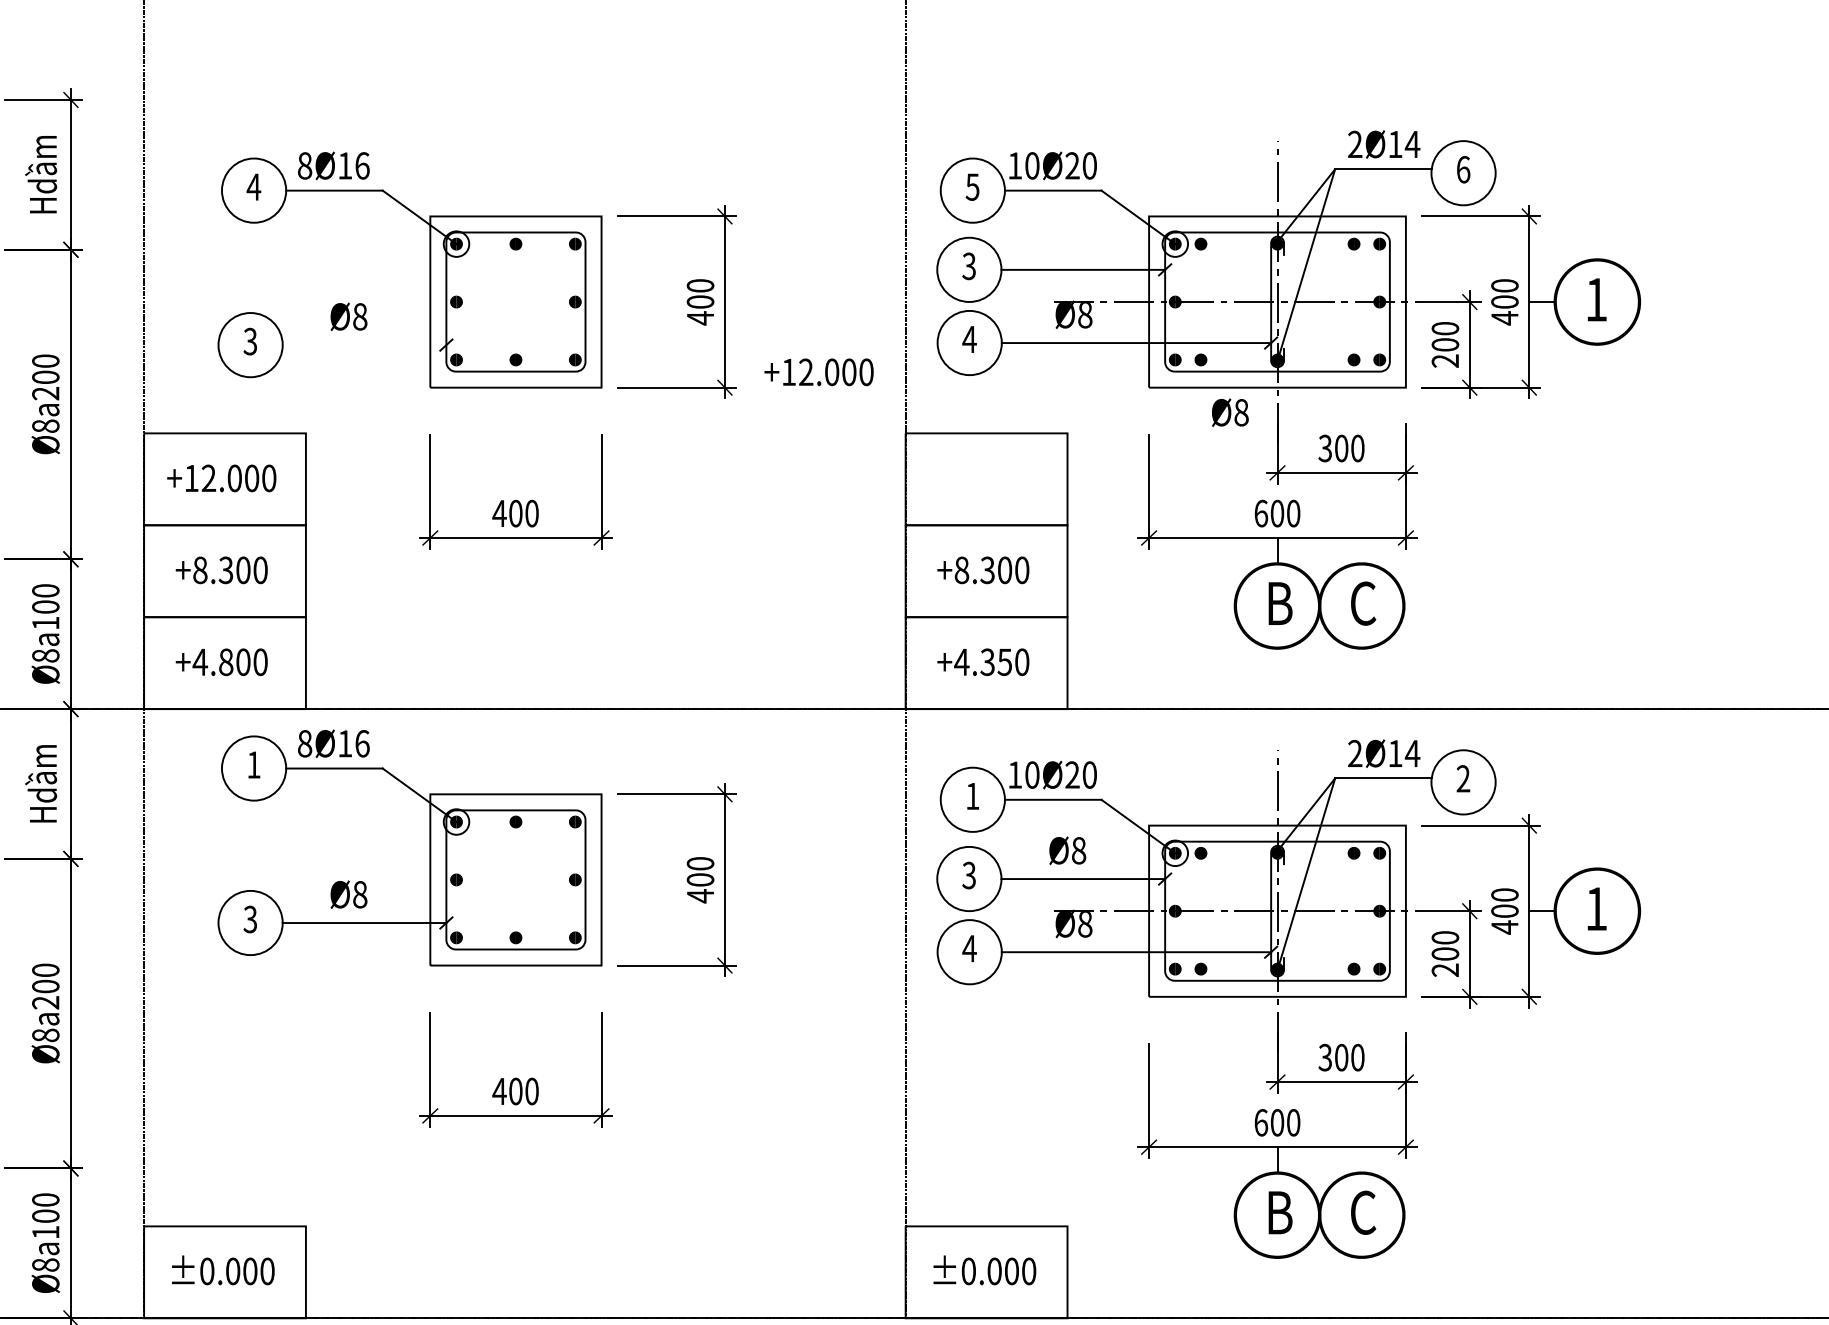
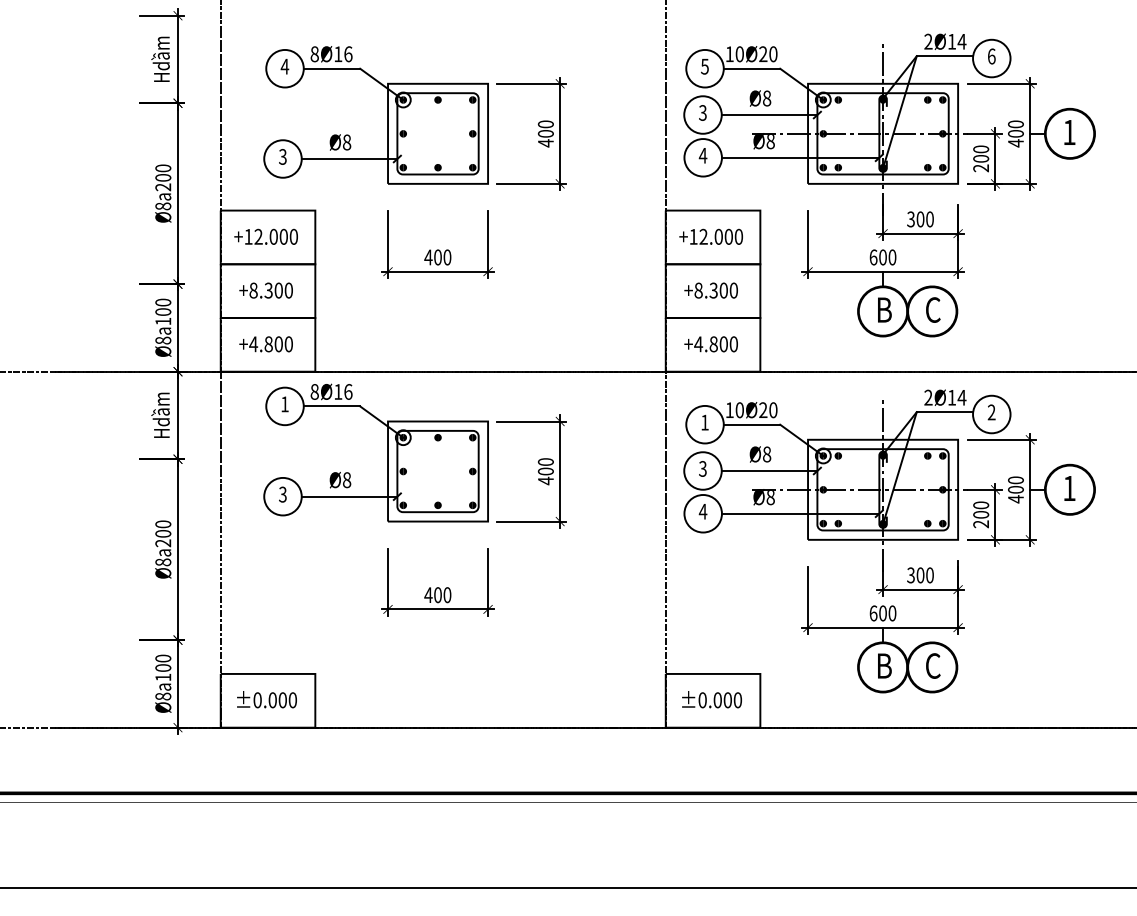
line: (364, 345) -> (349, 159), added
text: (817, 371) -> (710, 236), moved
text: (1230, 412) -> (760, 98), moved
text: (995, 662) -> (718, 344), +4.350 -> +4.800

